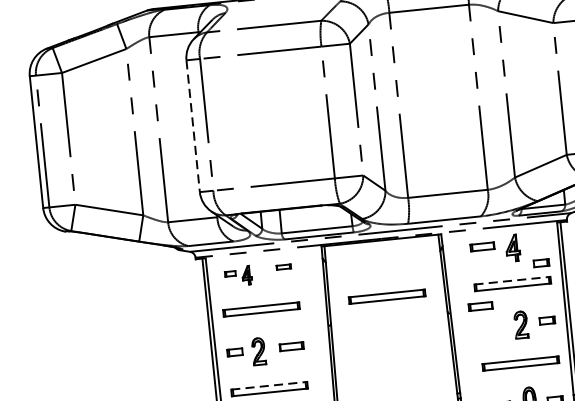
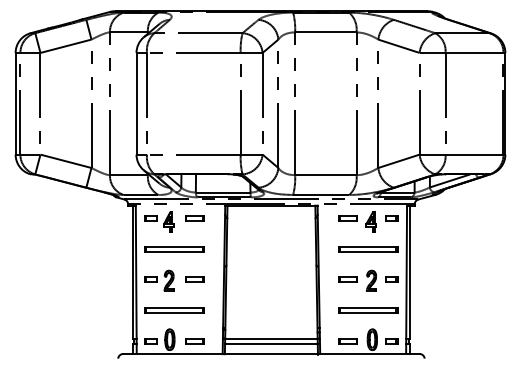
line: (193, 125) -> (136, 103), dashed -> solid
part: (540, 263) -> (391, 218), moved
part: (283, 267) -> (194, 218), size x1.67
part: (238, 275) -> (159, 221), size x1.43
line: (512, 280) -> (368, 246), dashed -> solid
part: (387, 297) -> (271, 249), removed
part: (479, 306) -> (347, 279), moved
line: (269, 385) -> (174, 307), dashed -> solid

